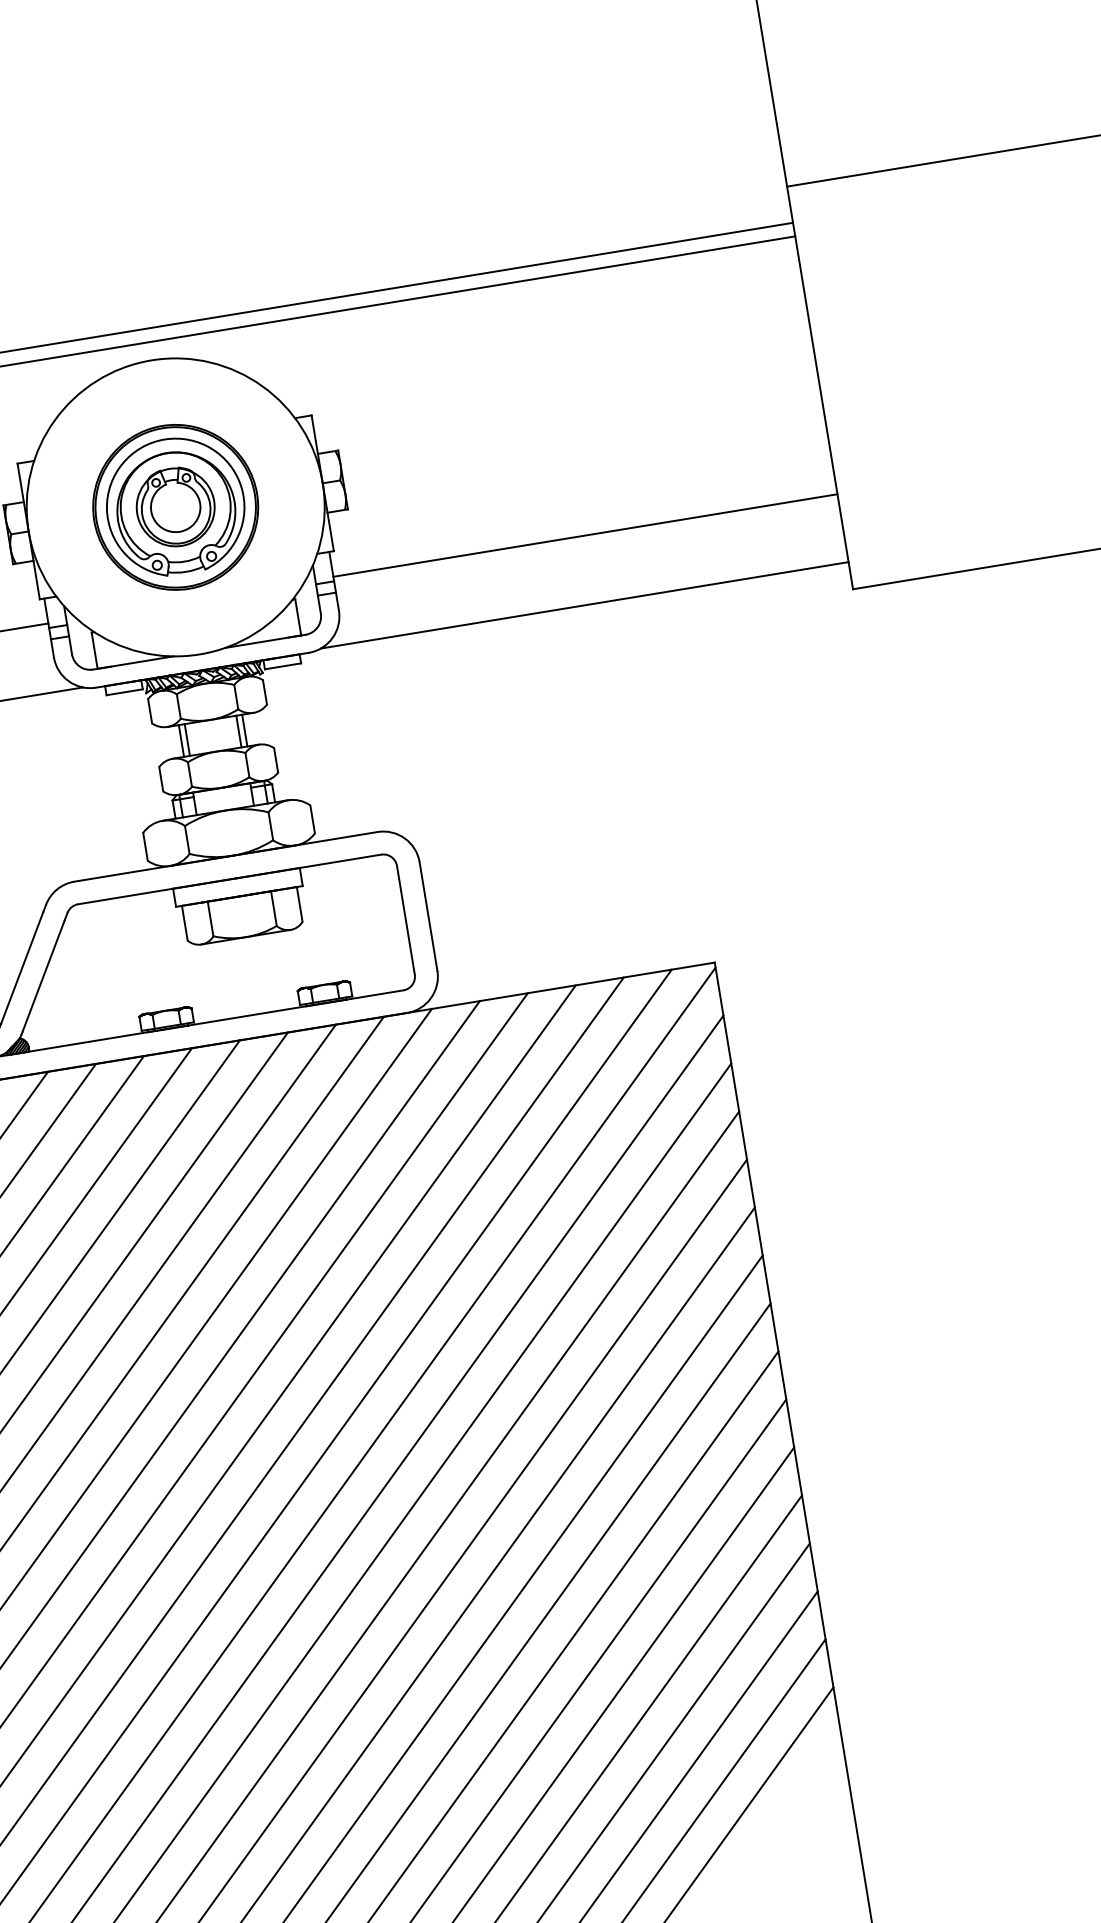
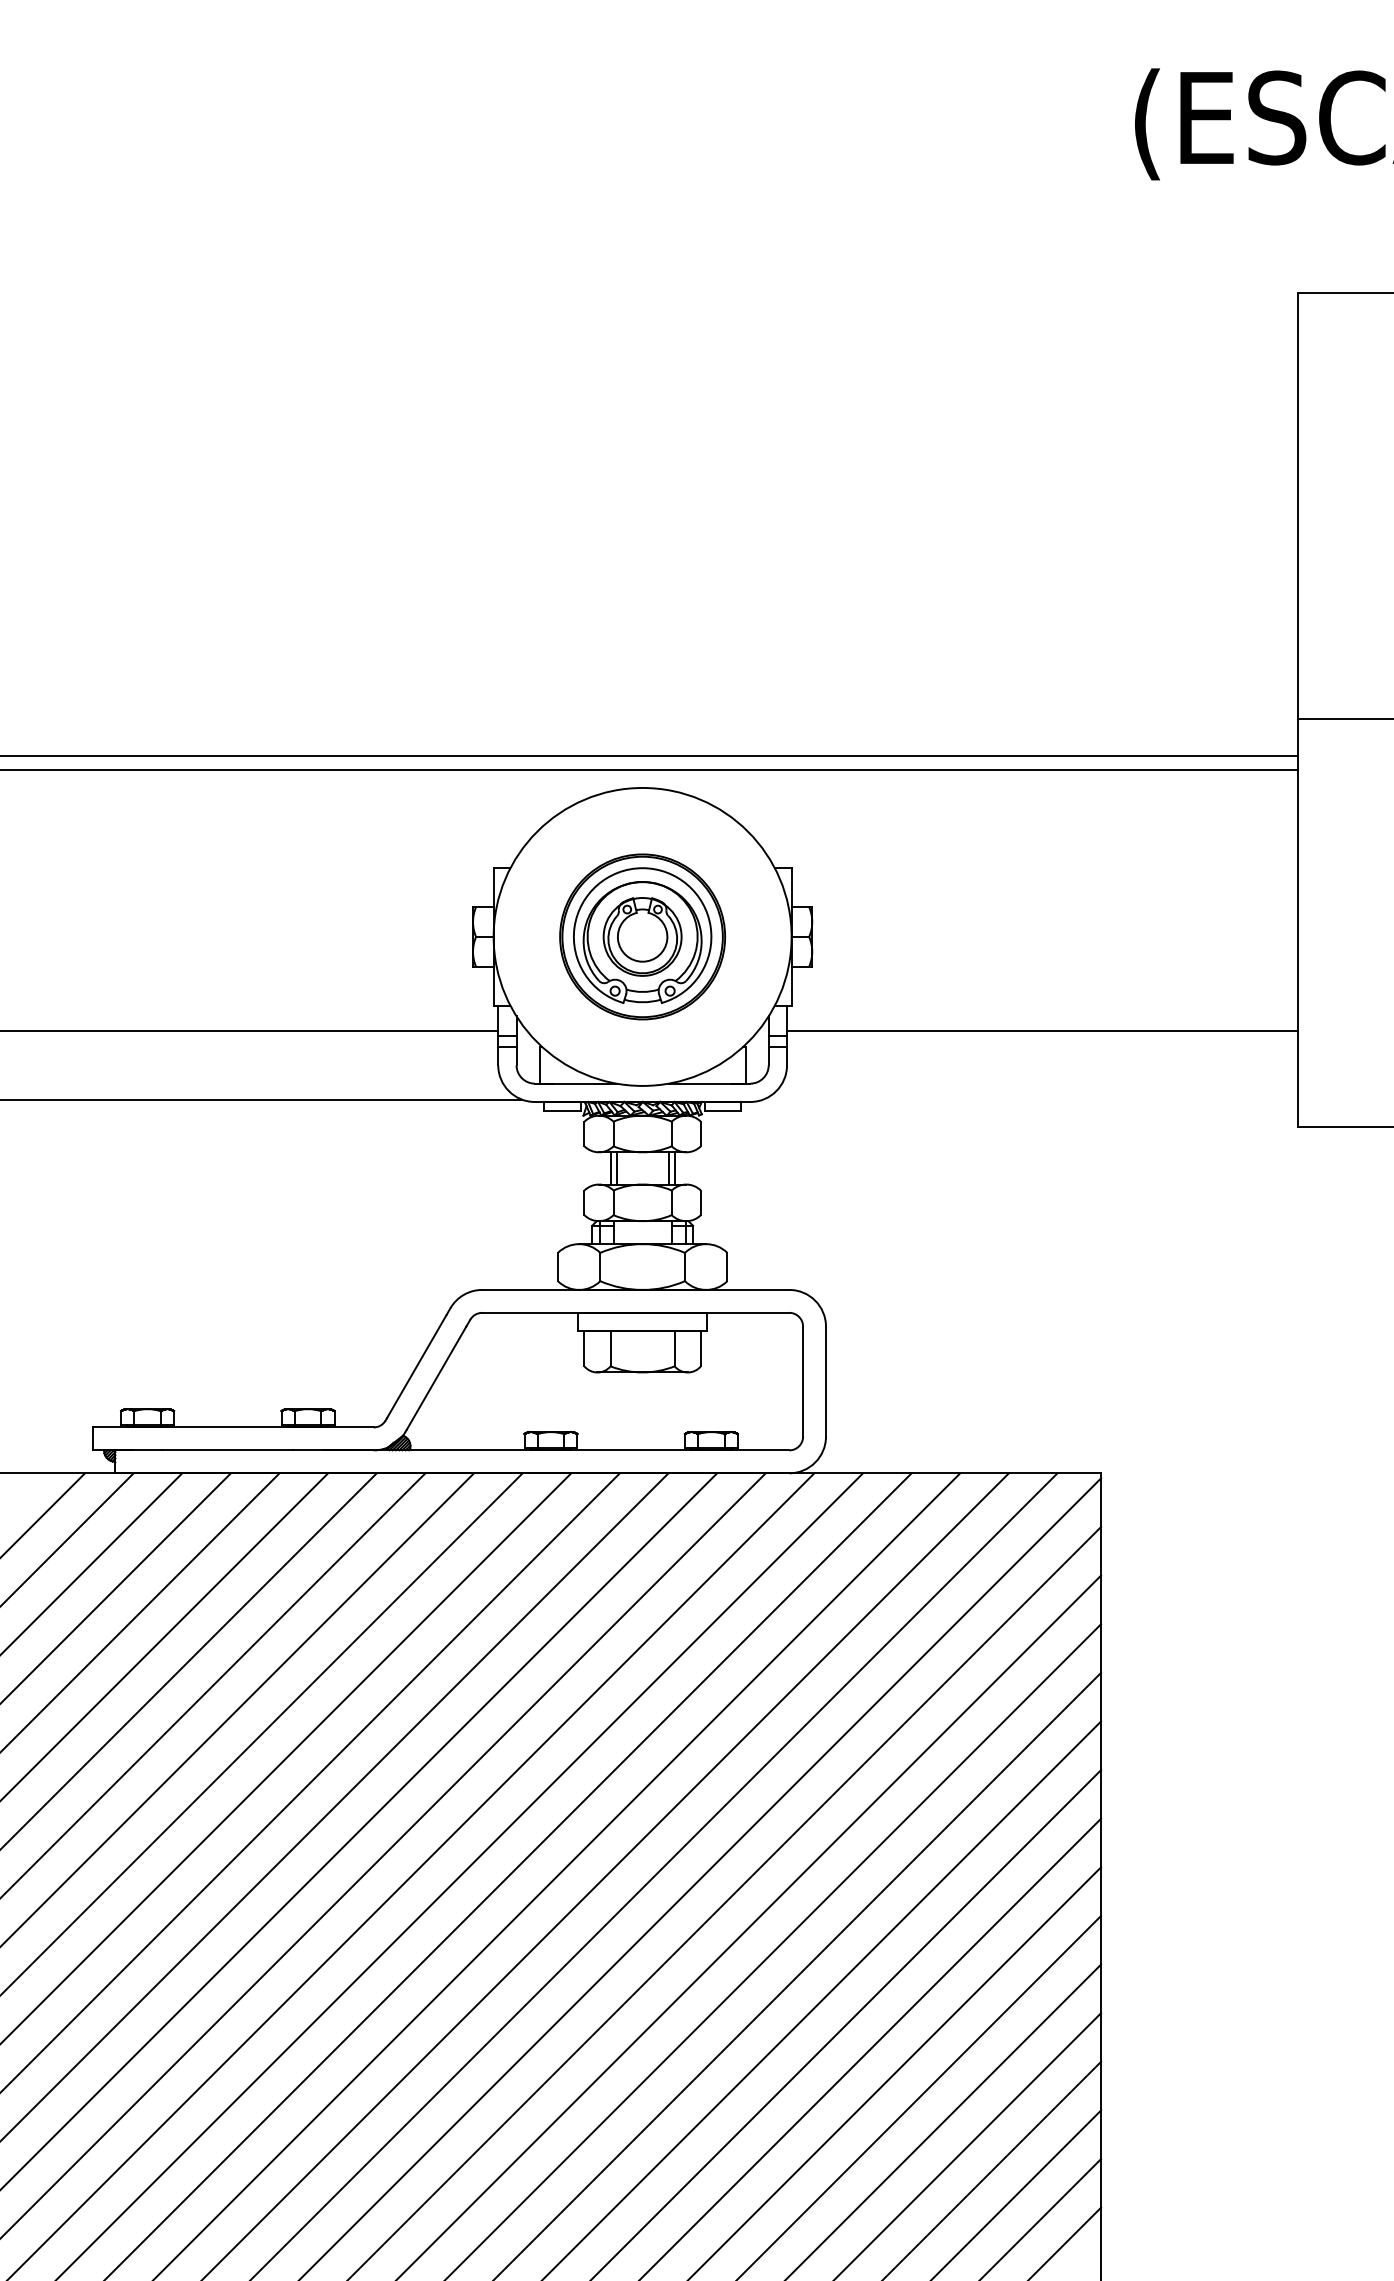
line: (584, 605) -> (1030, 1099), removed

